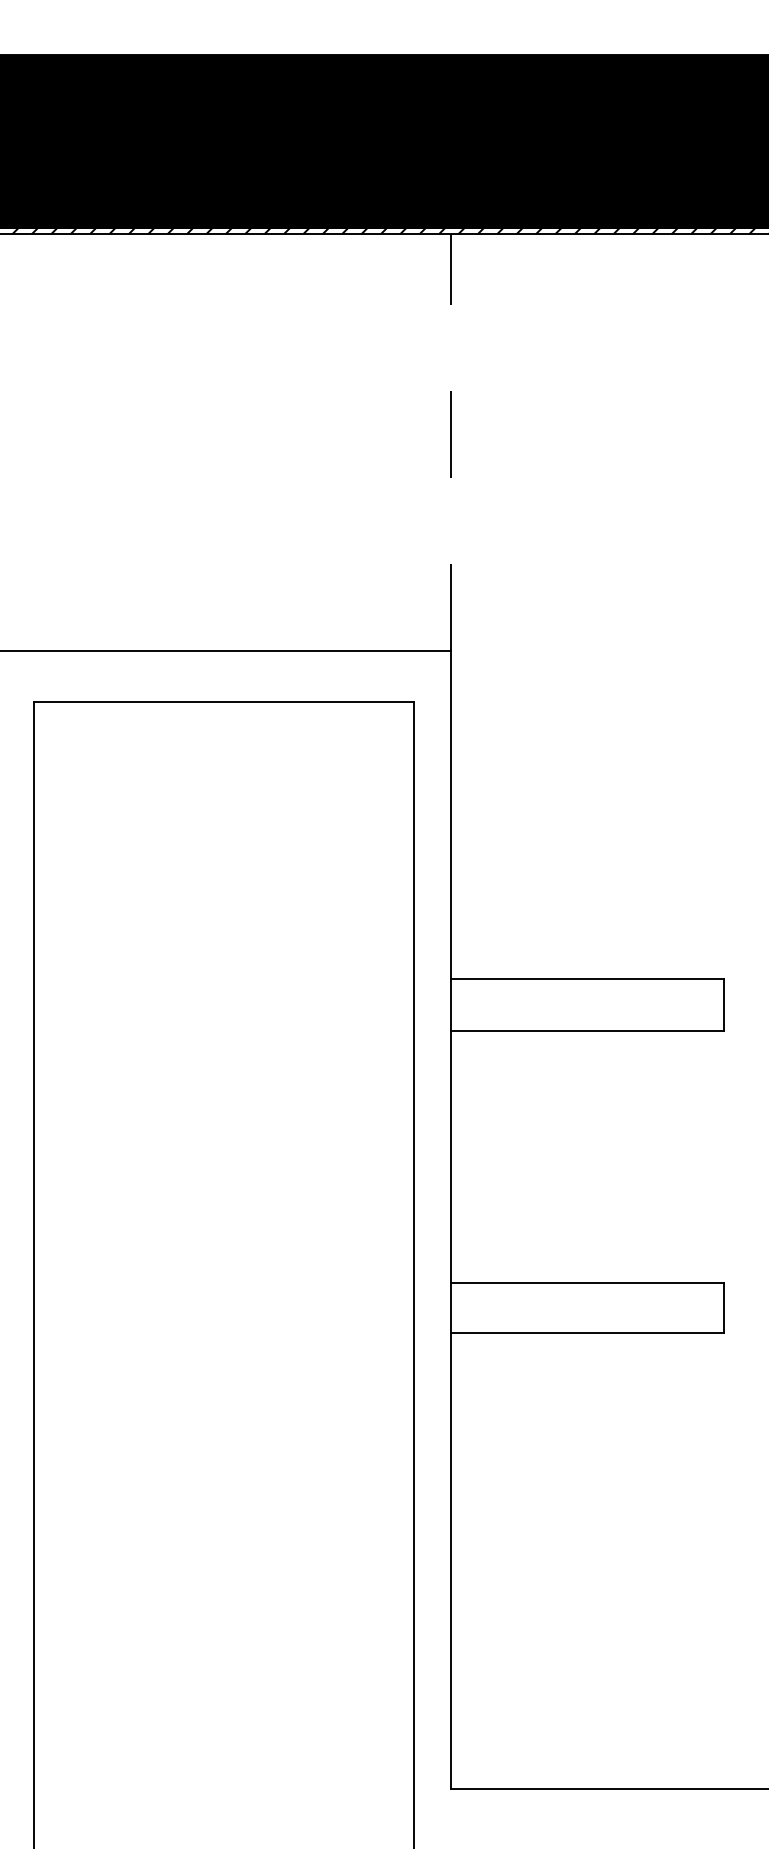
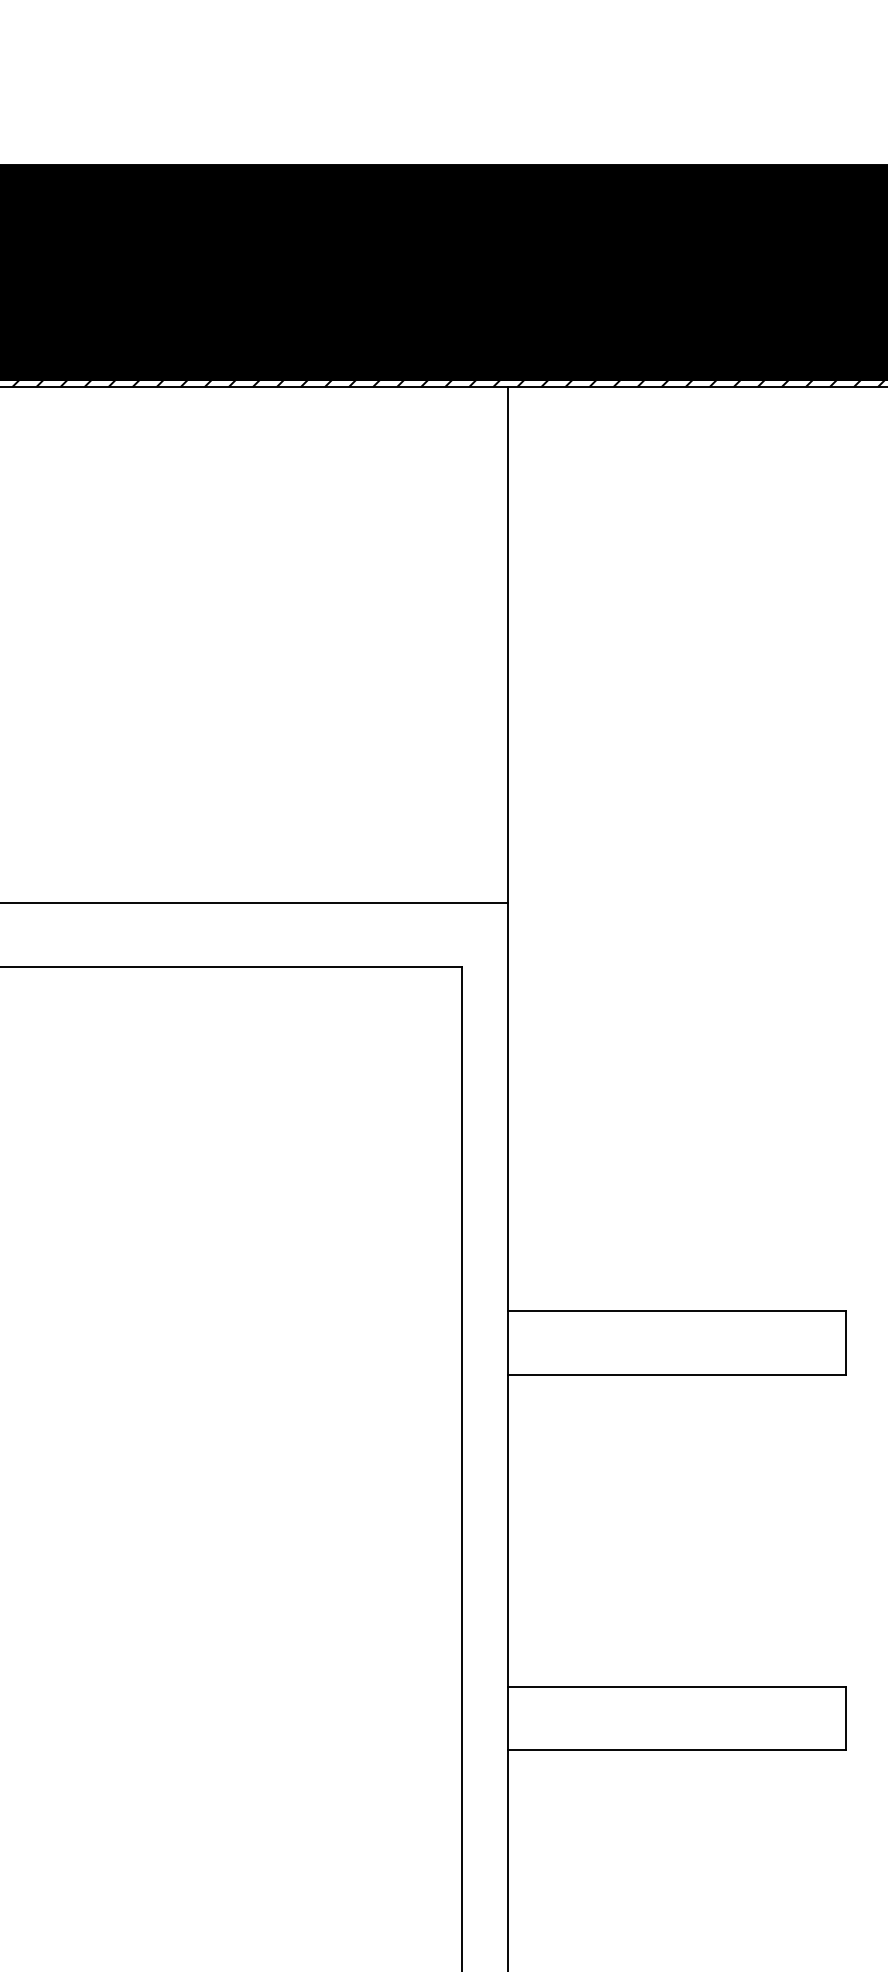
line: (451, 441) -> (508, 644), dashed -> solid

